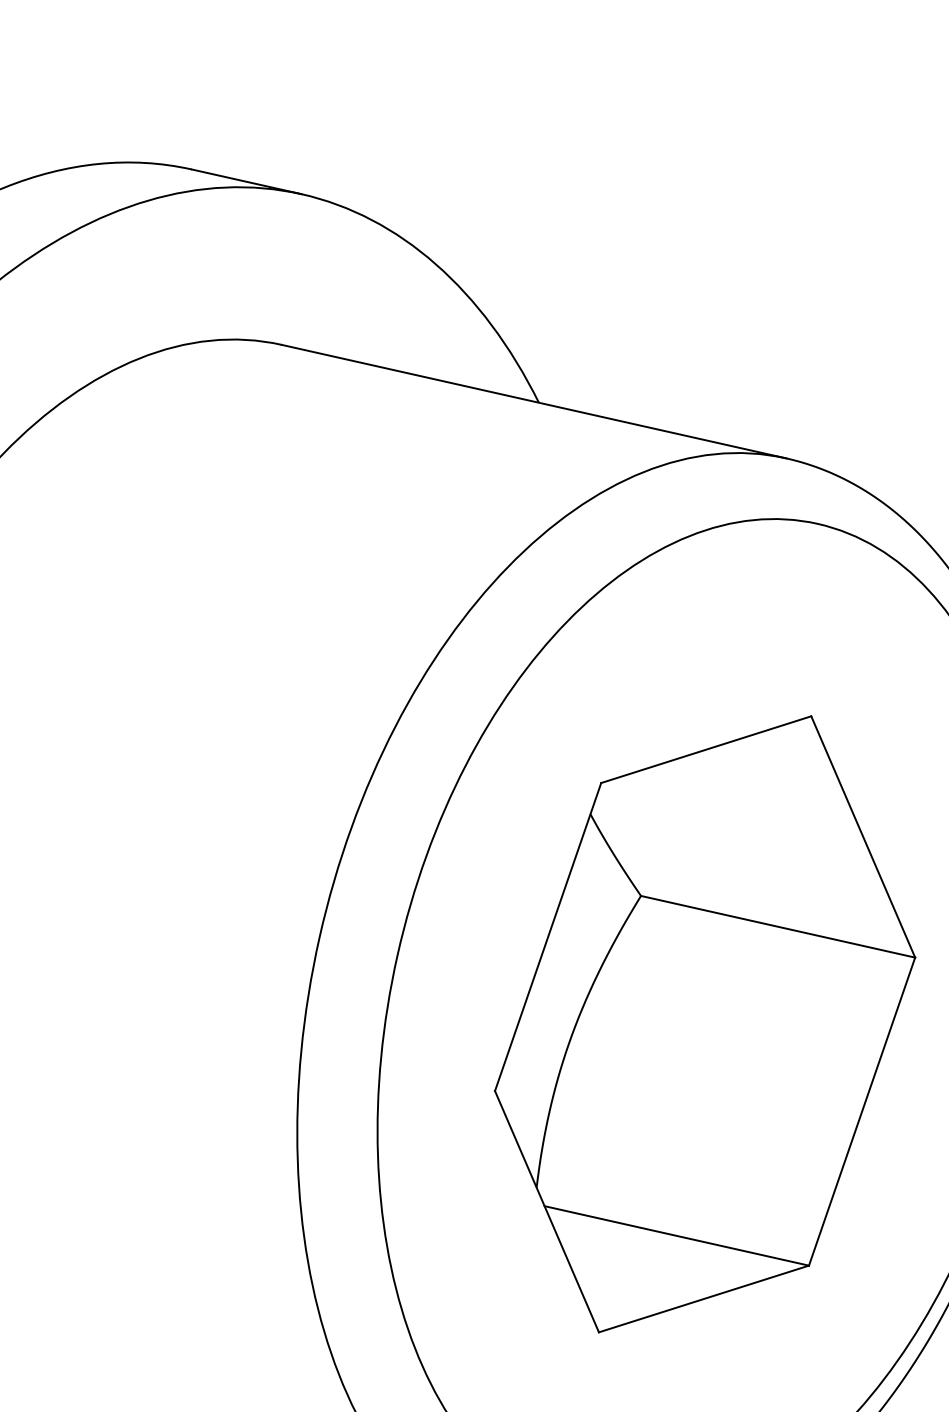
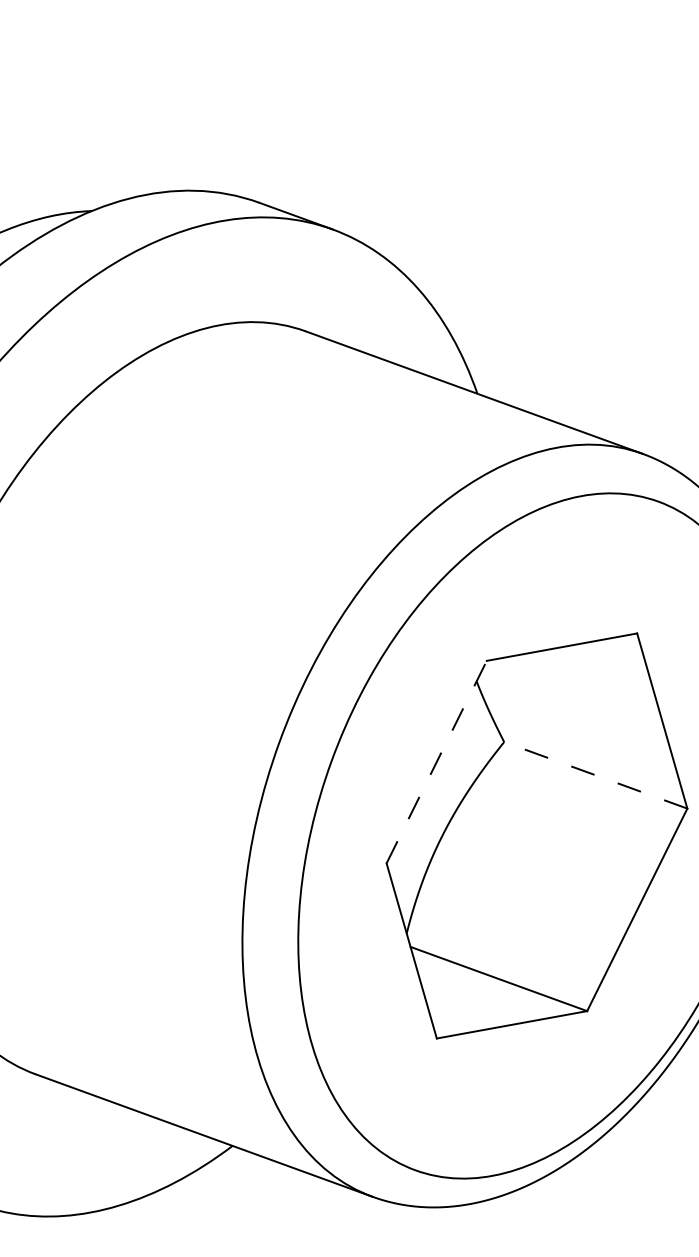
line: (777, 927) -> (595, 775), solid -> dashed
line: (547, 937) -> (436, 762), solid -> dashed

